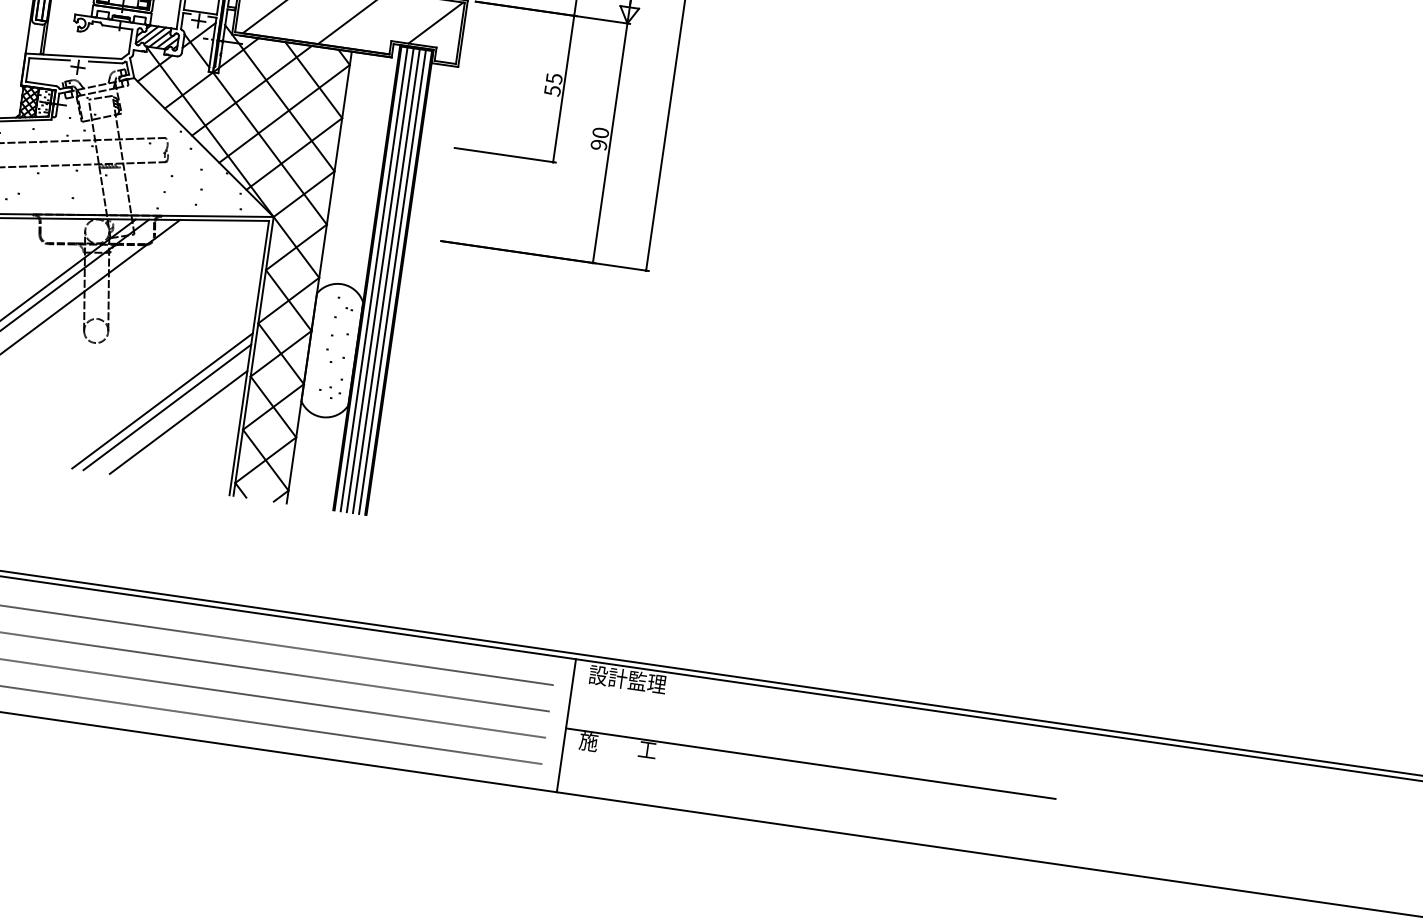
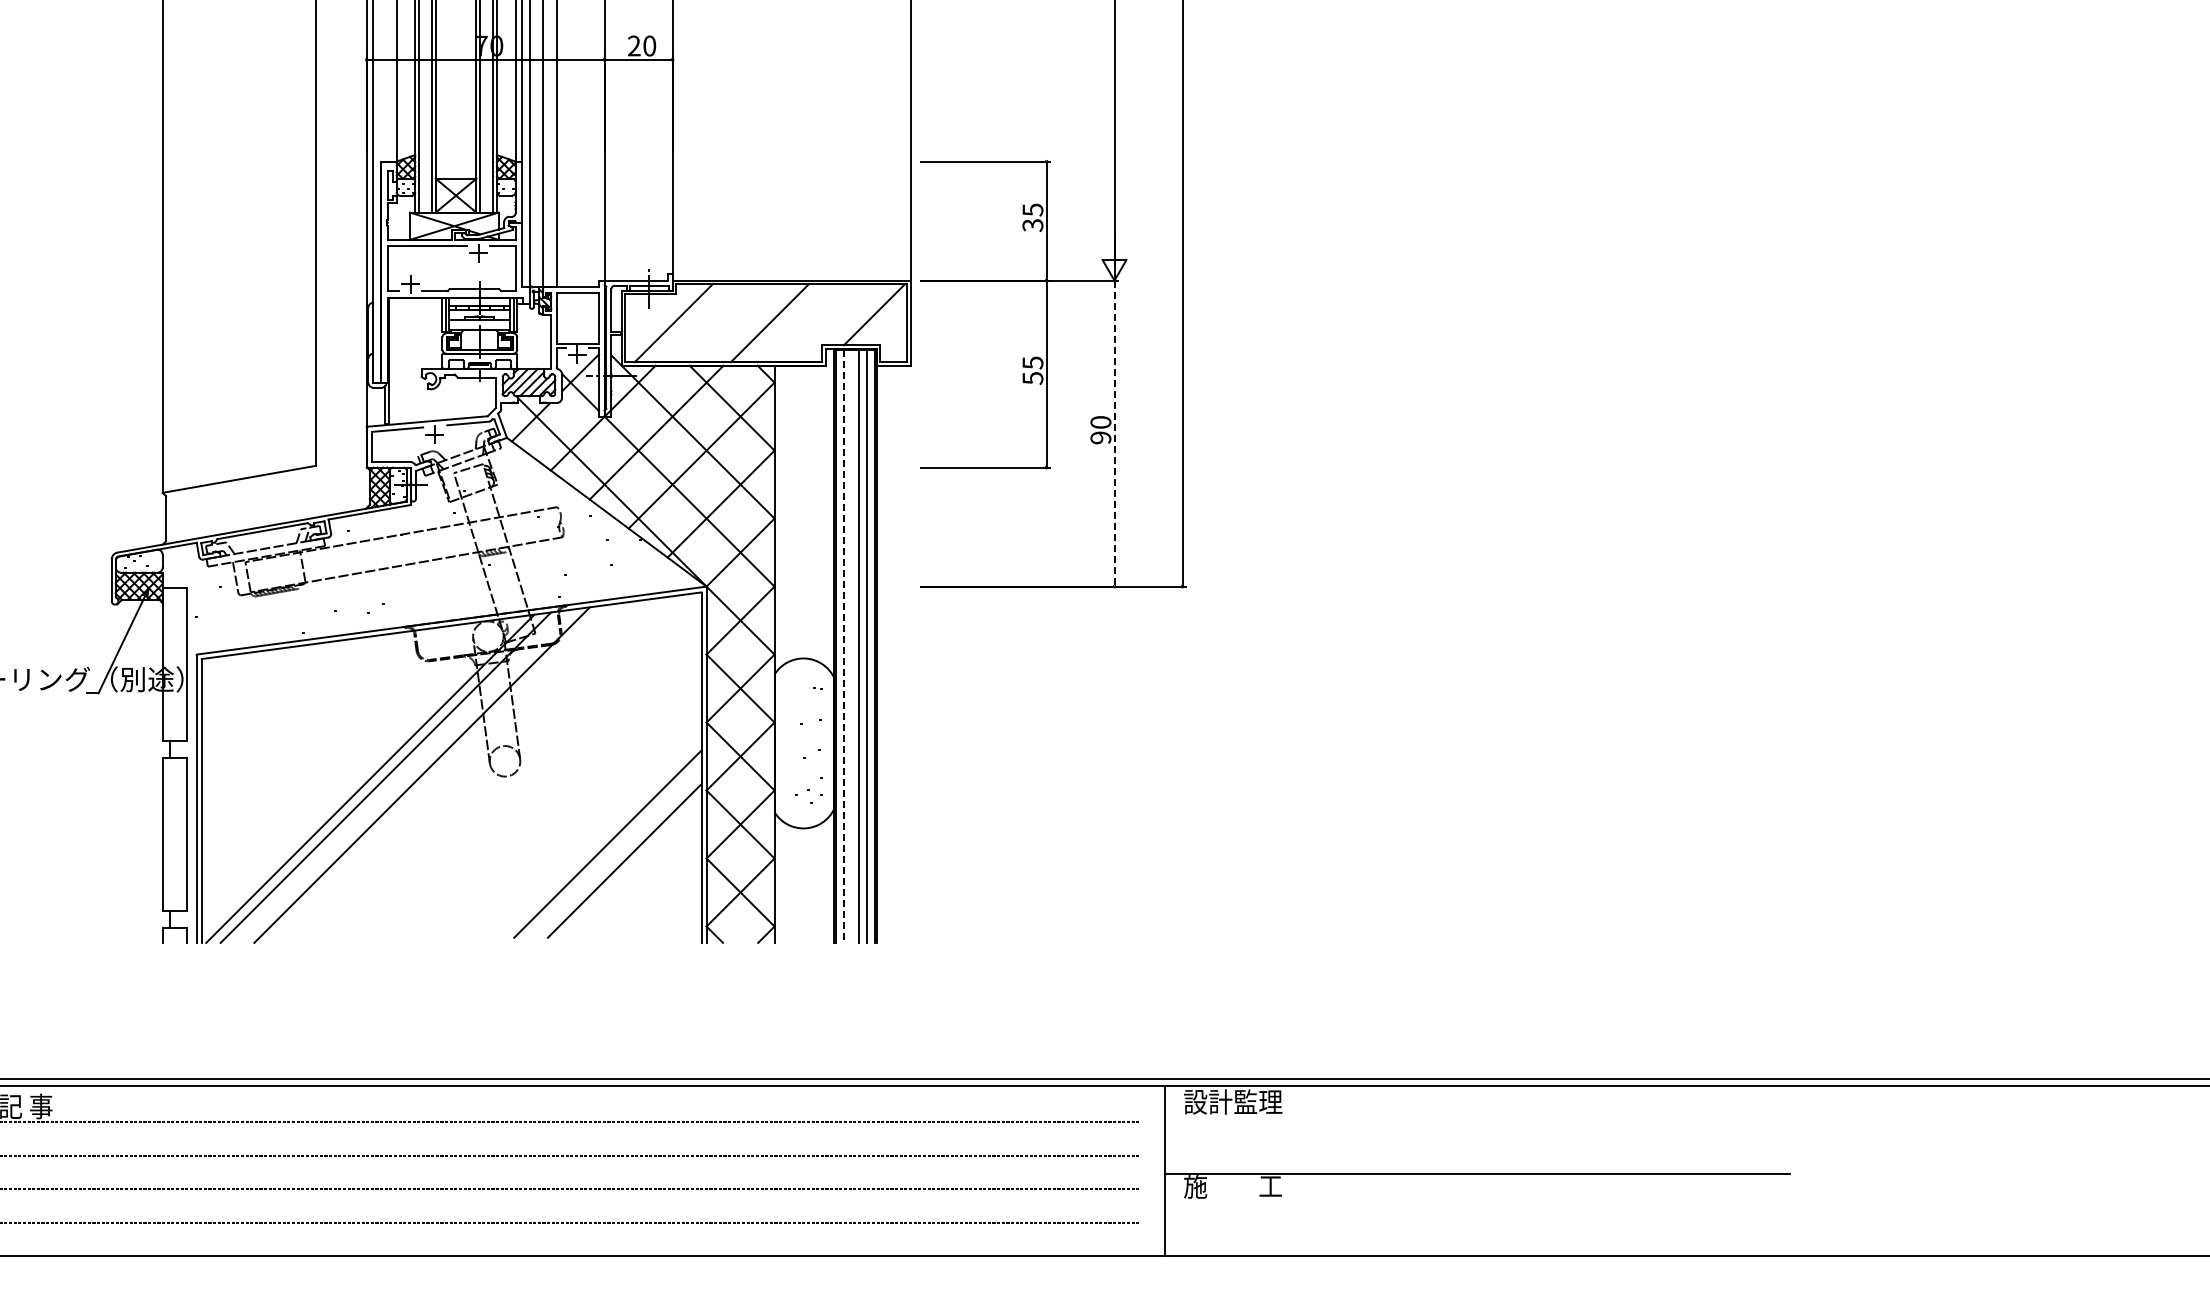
line: (610, 143) -> (1114, 433), solid -> dashed
line: (373, 280) -> (843, 647), solid -> dashed
line: (380, 280) -> (851, 646), removed
line: (162, 400) -> (600, 836), removed

